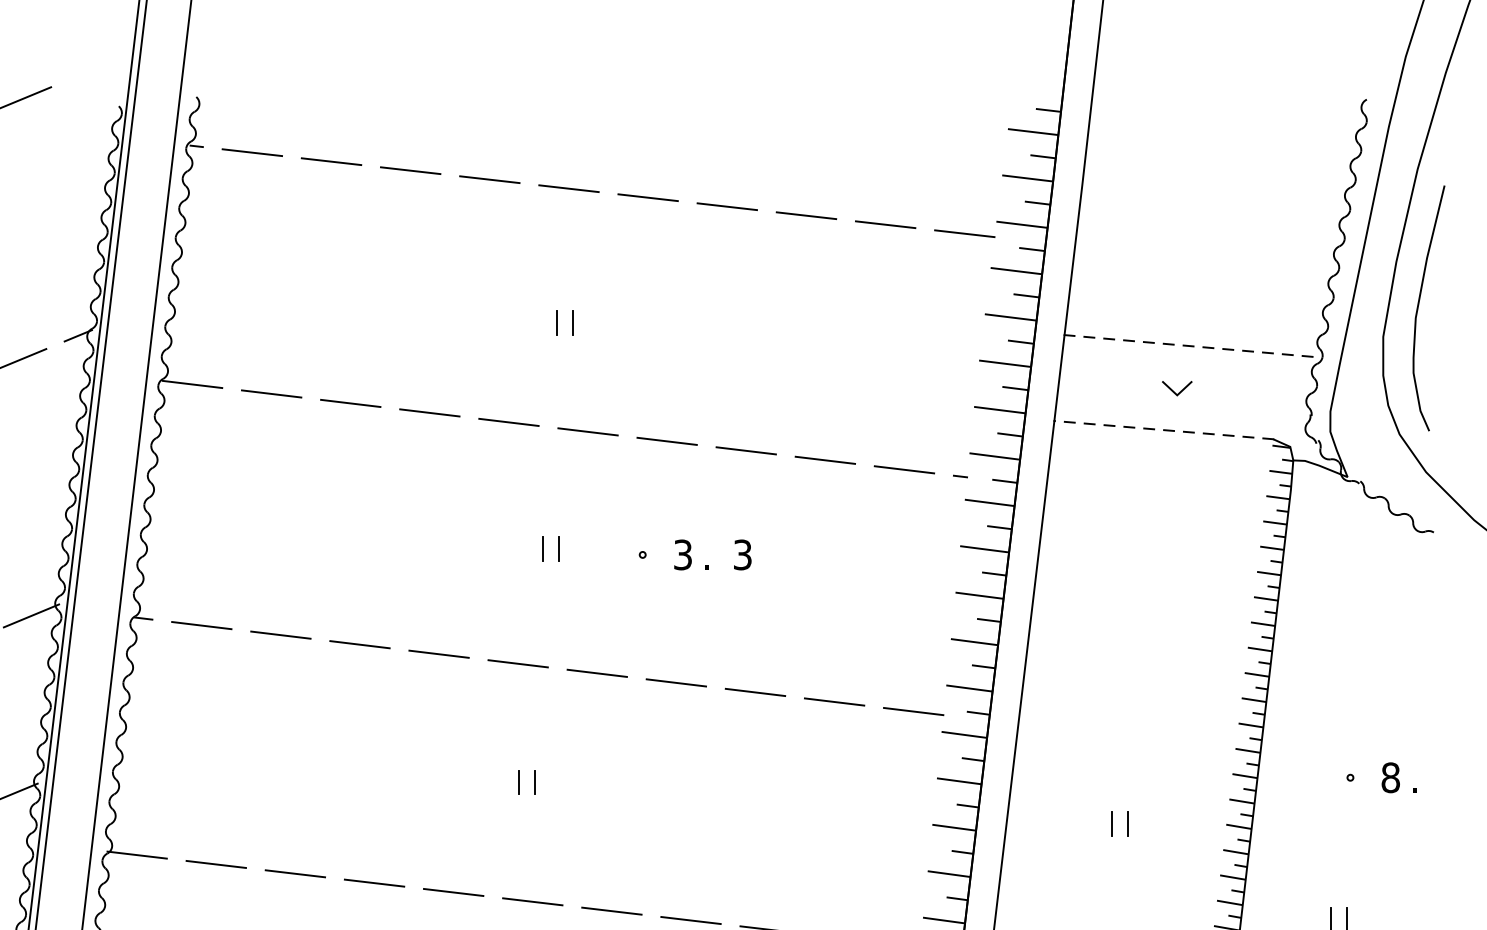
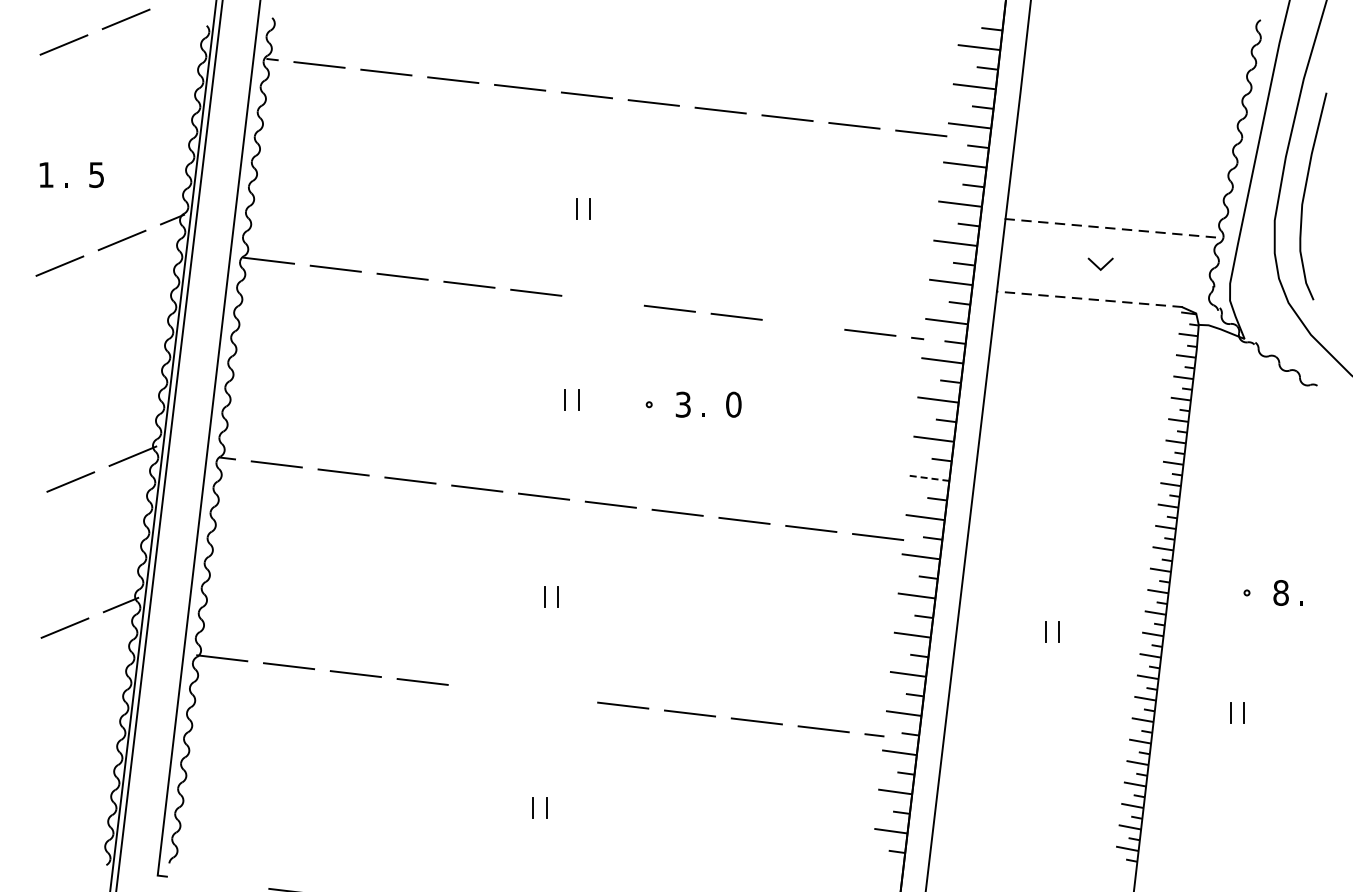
line: (588, 431) -> (603, 300), removed
line: (825, 459) -> (803, 324), removed
text: (742, 554) -> (733, 404), 3 -> 0
line: (973, 642) -> (928, 478), solid -> dashed
line: (453, 892) -> (489, 689), removed
line: (532, 901) -> (556, 697), removed

